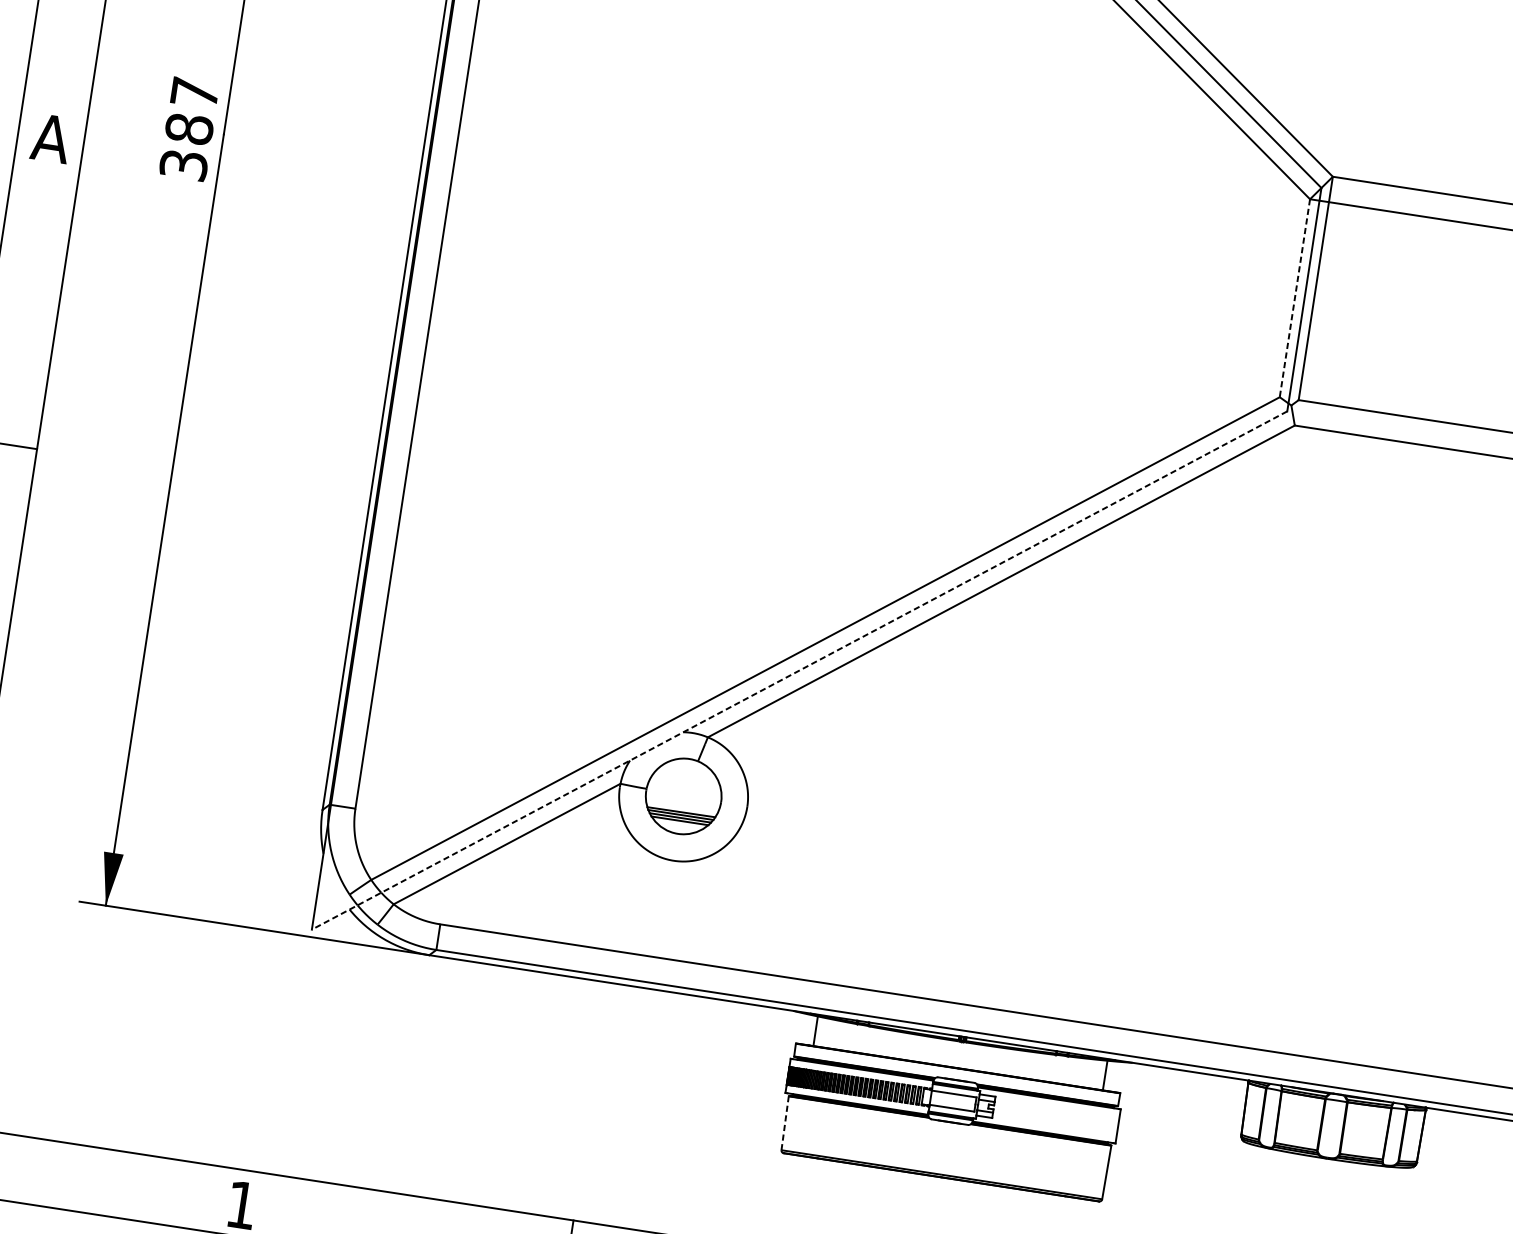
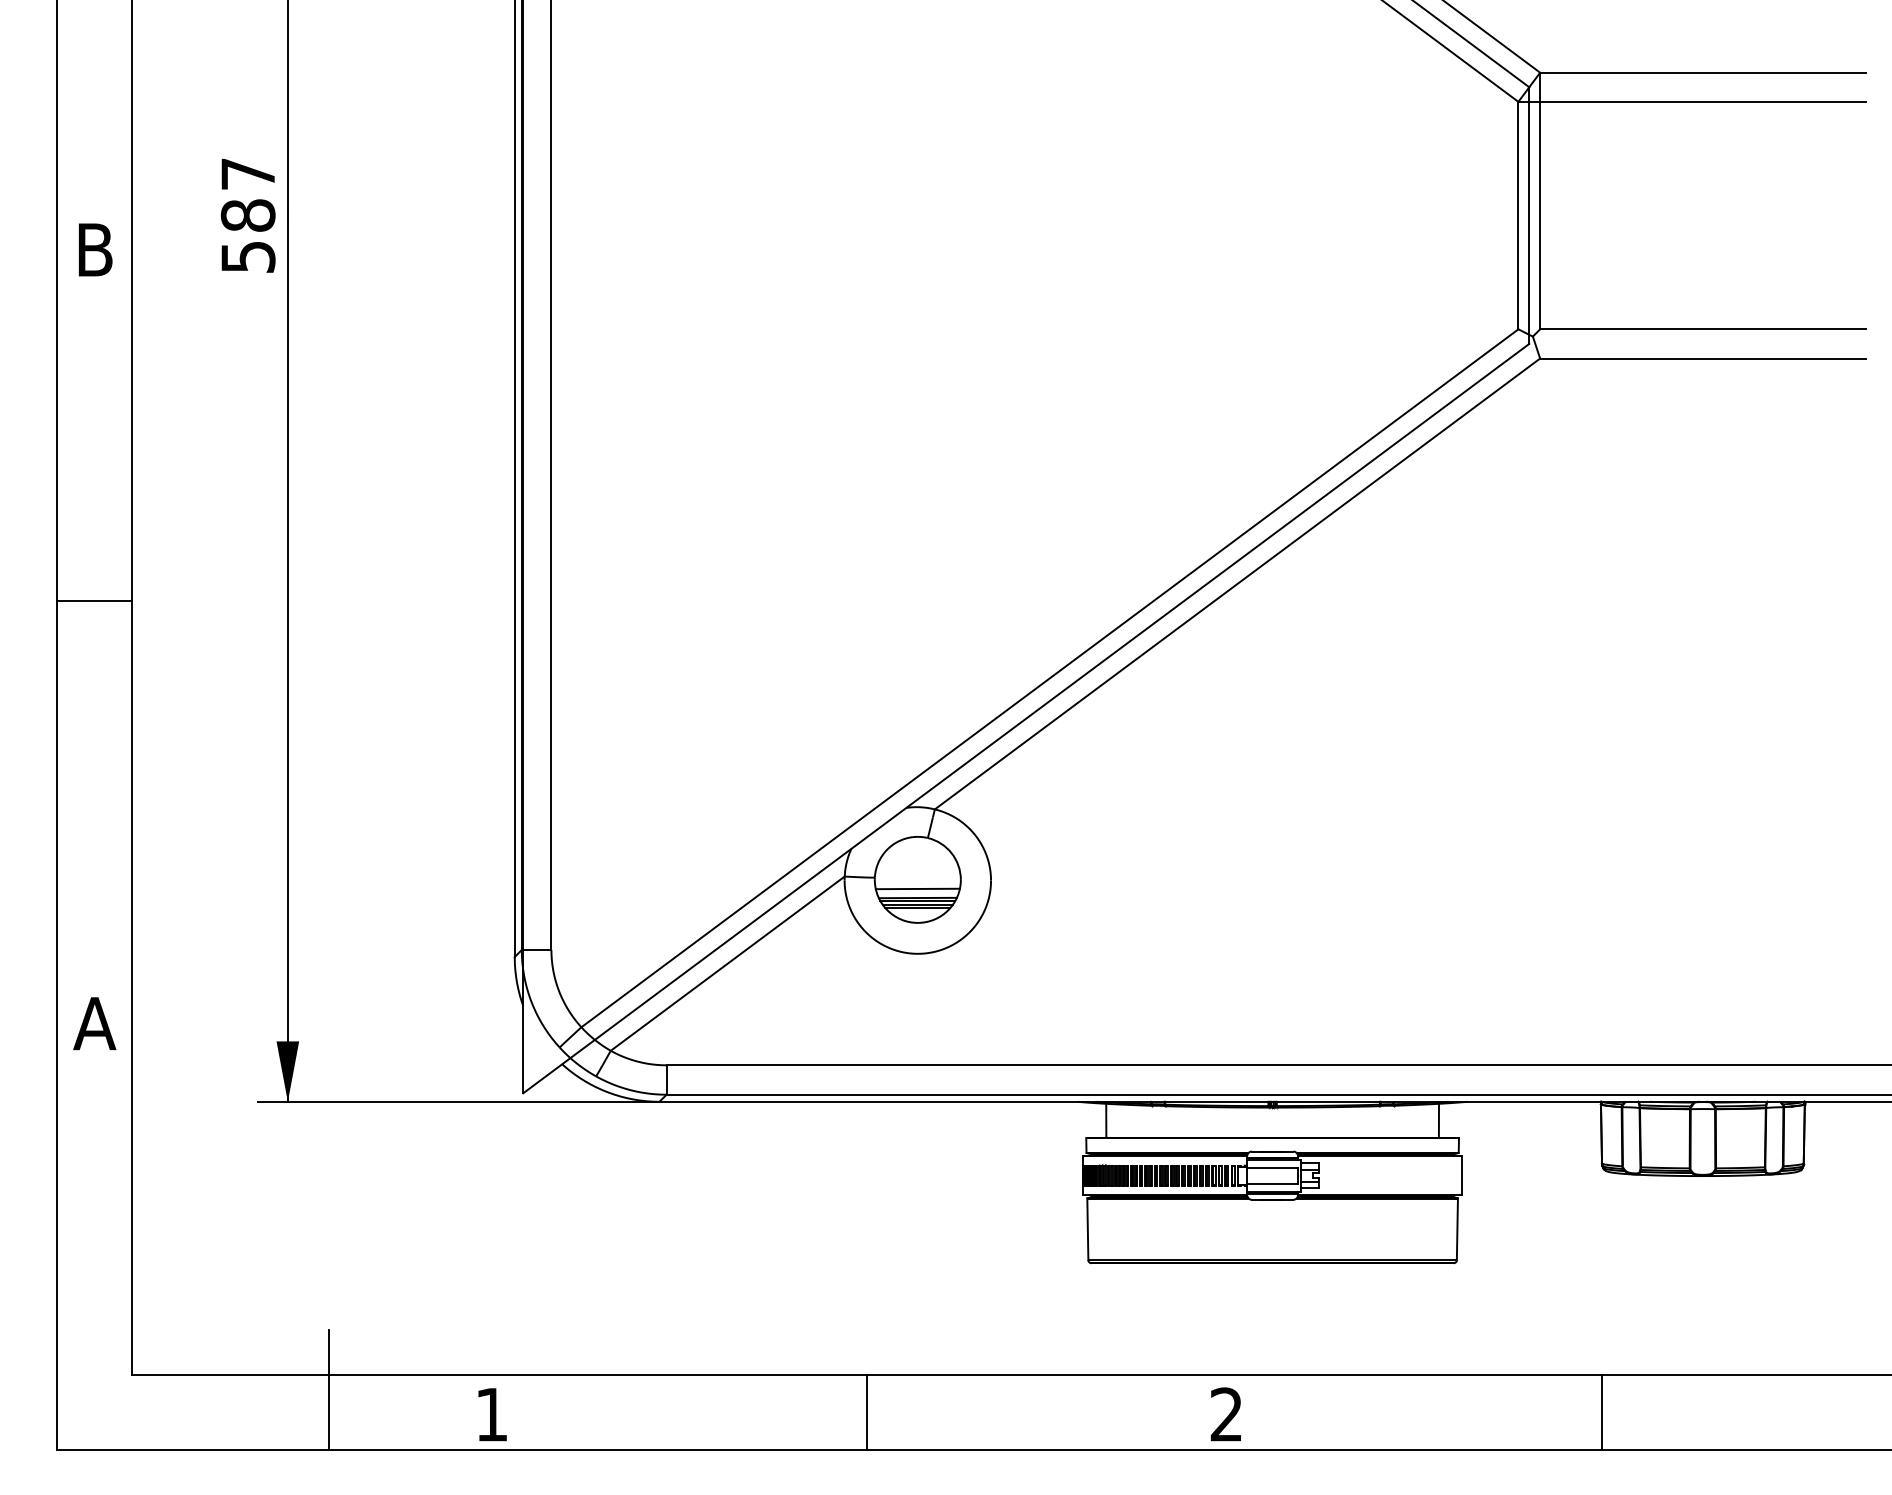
text: (51, 138) -> (94, 249), A -> B
text: (183, 164) -> (247, 256), 387 -> 587
line: (1295, 298) -> (1518, 215), dashed -> solid
line: (798, 670) -> (1025, 718), dashed -> solid
line: (682, 803) -> (917, 888), added
line: (784, 1123) -> (1087, 1229), dashed -> solid
line: (102, 1161) -> (328, 1389), added

